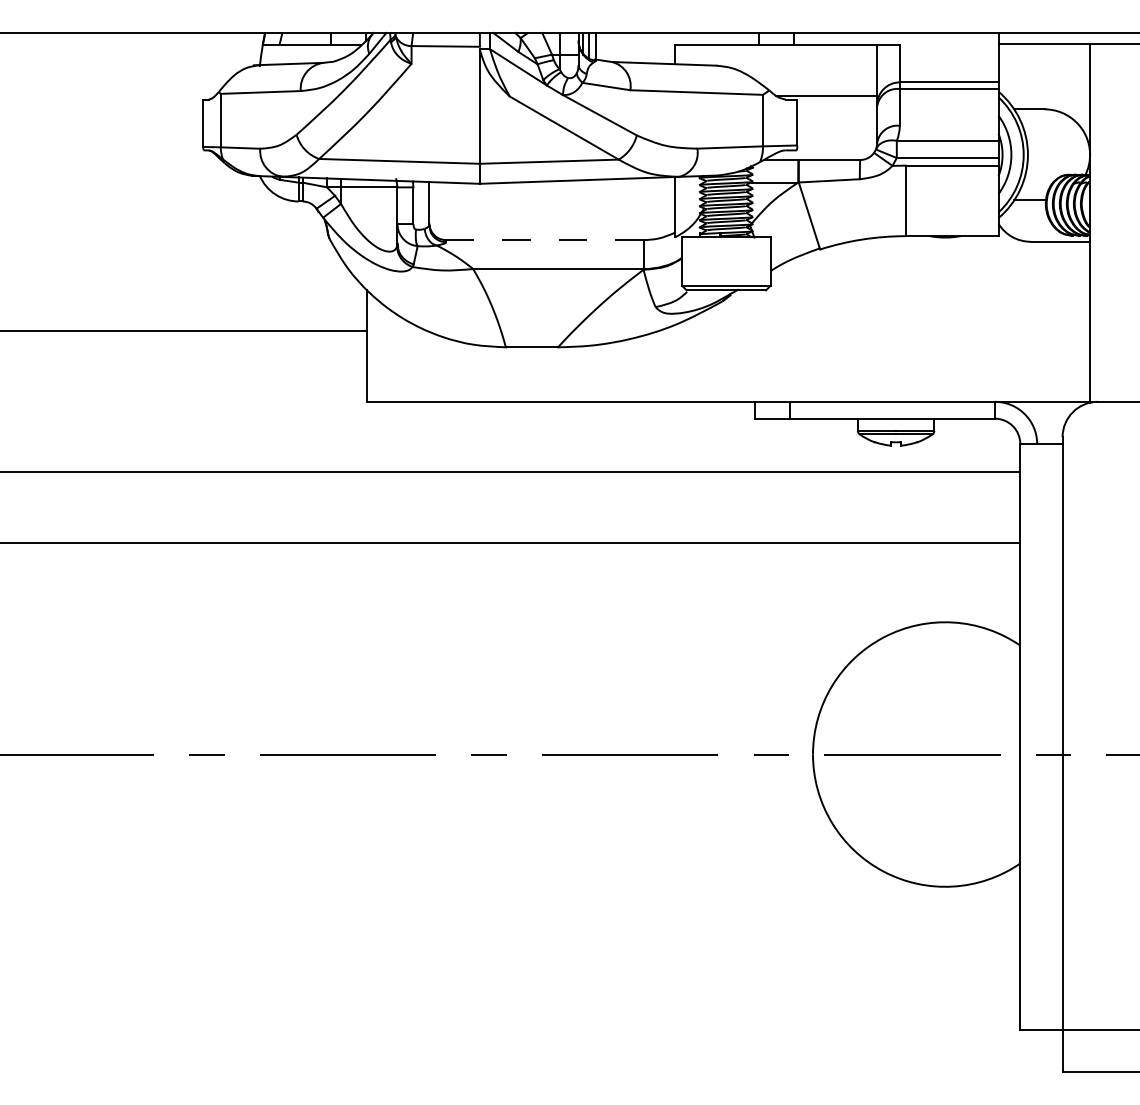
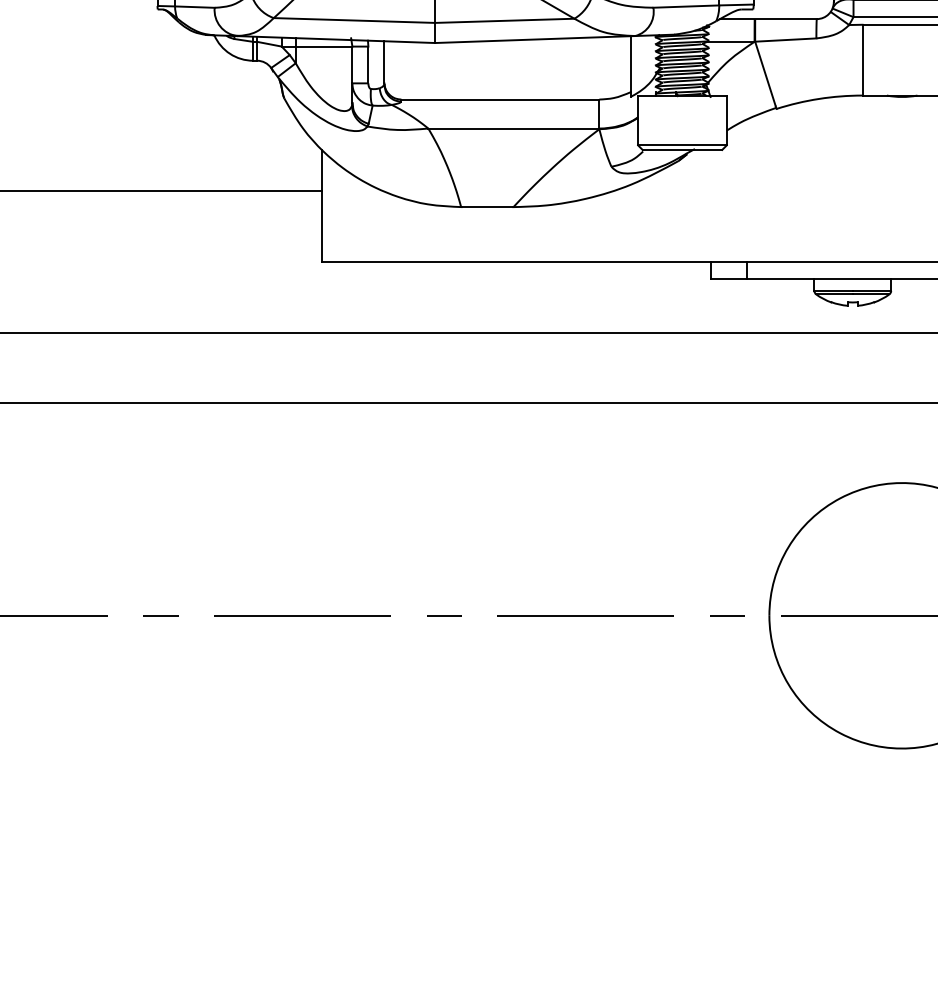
line: (544, 240) -> (499, 99), dashed -> solid

